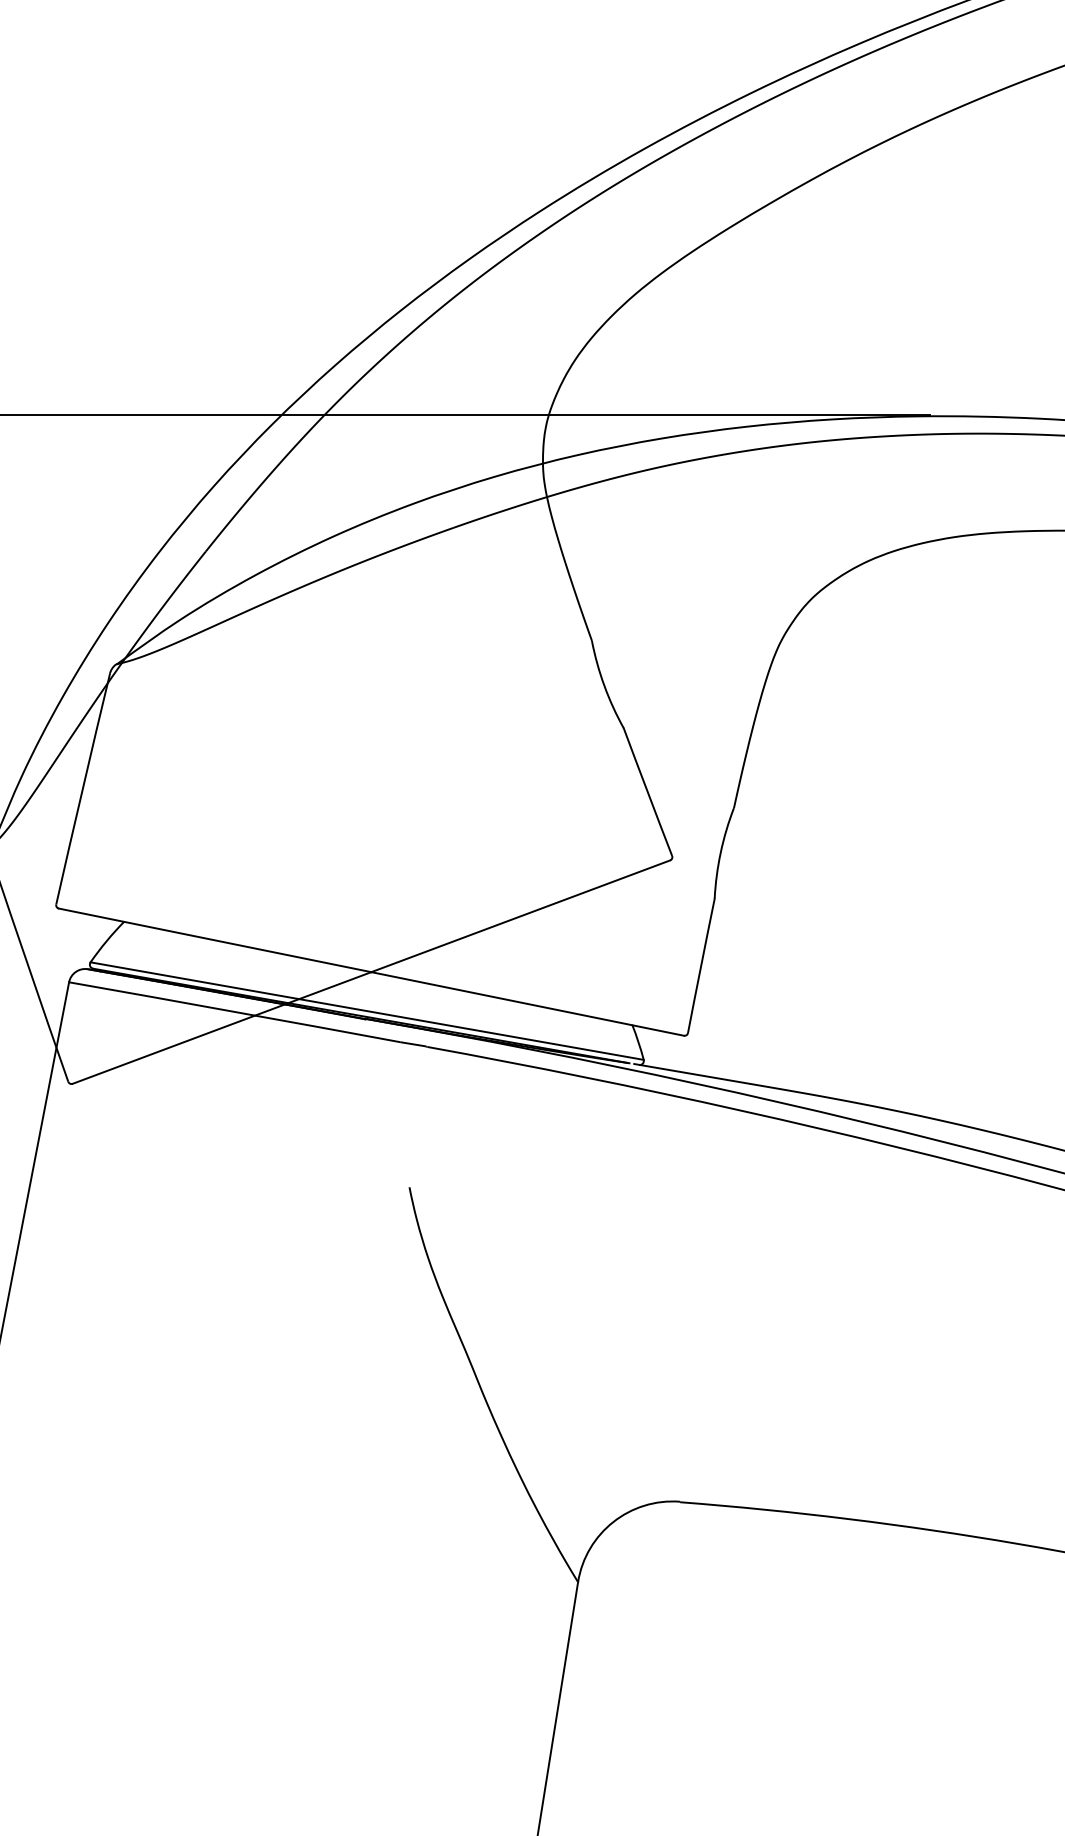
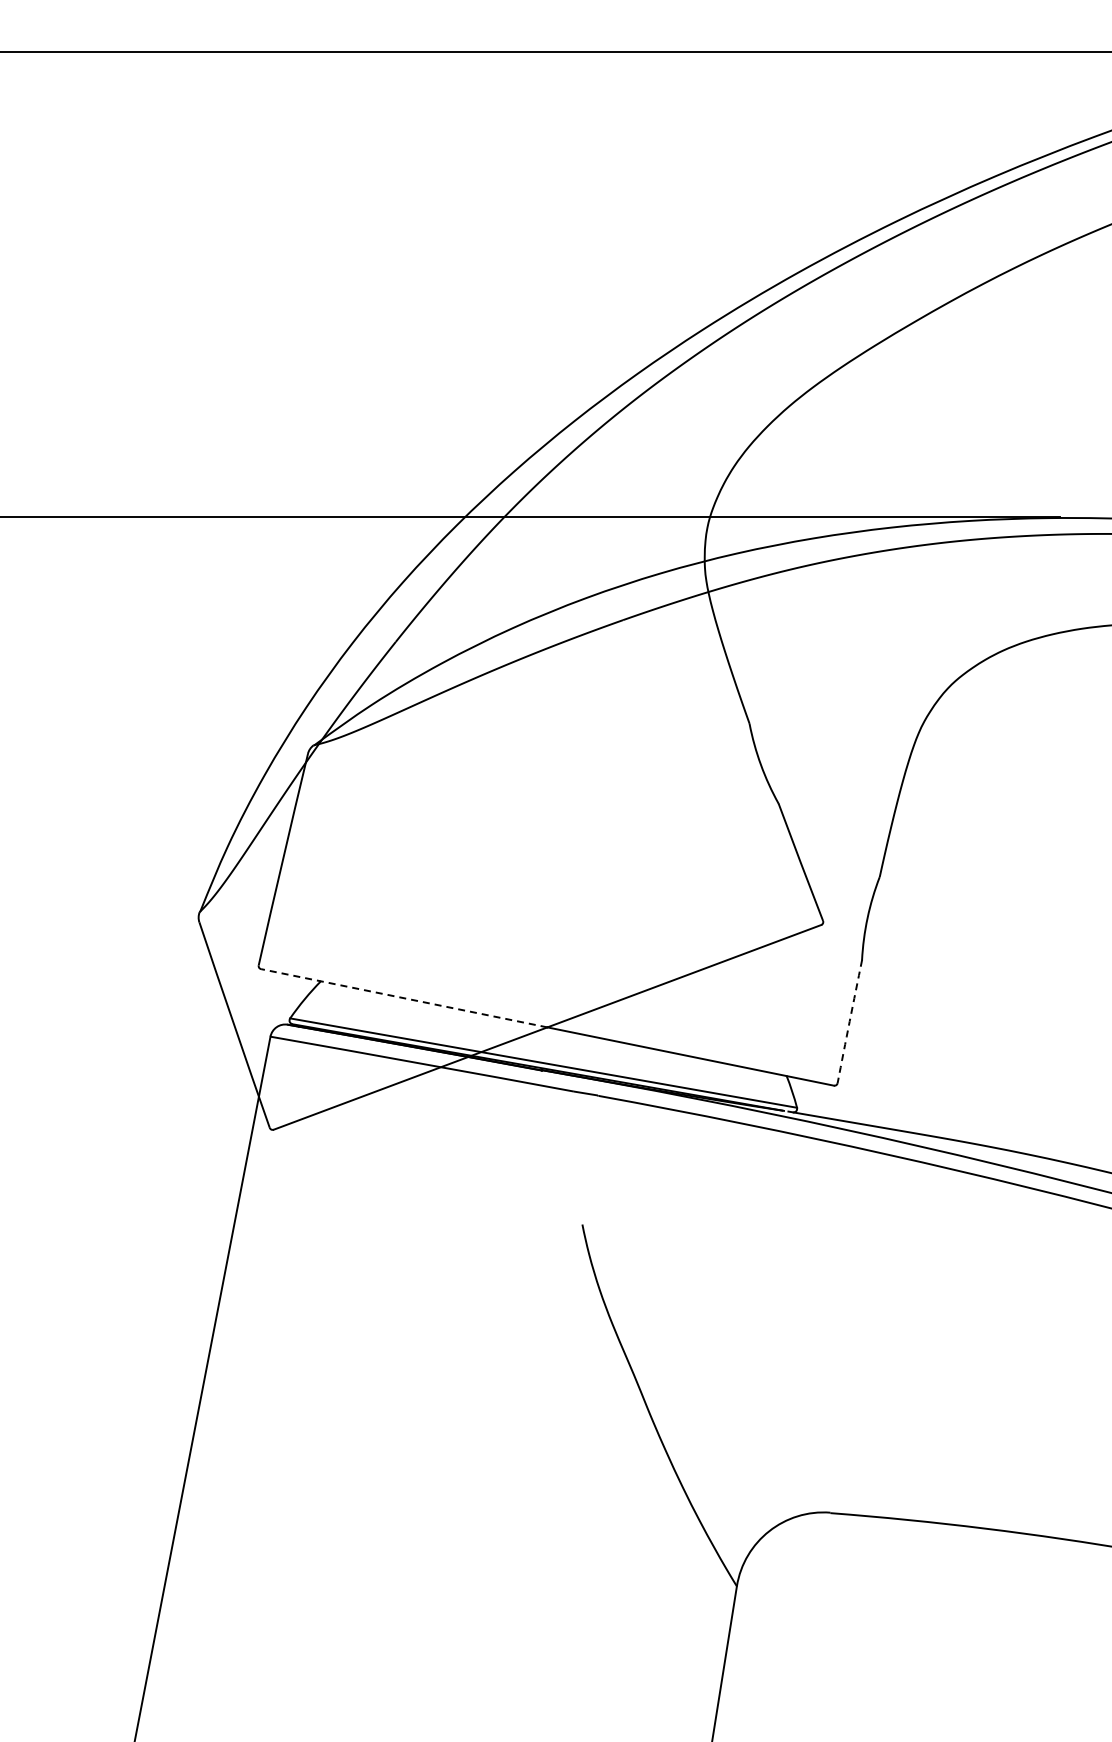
line: (214, 940) -> (403, 998), solid -> dashed
arc: (700, 965) -> (849, 1021), solid -> dashed

